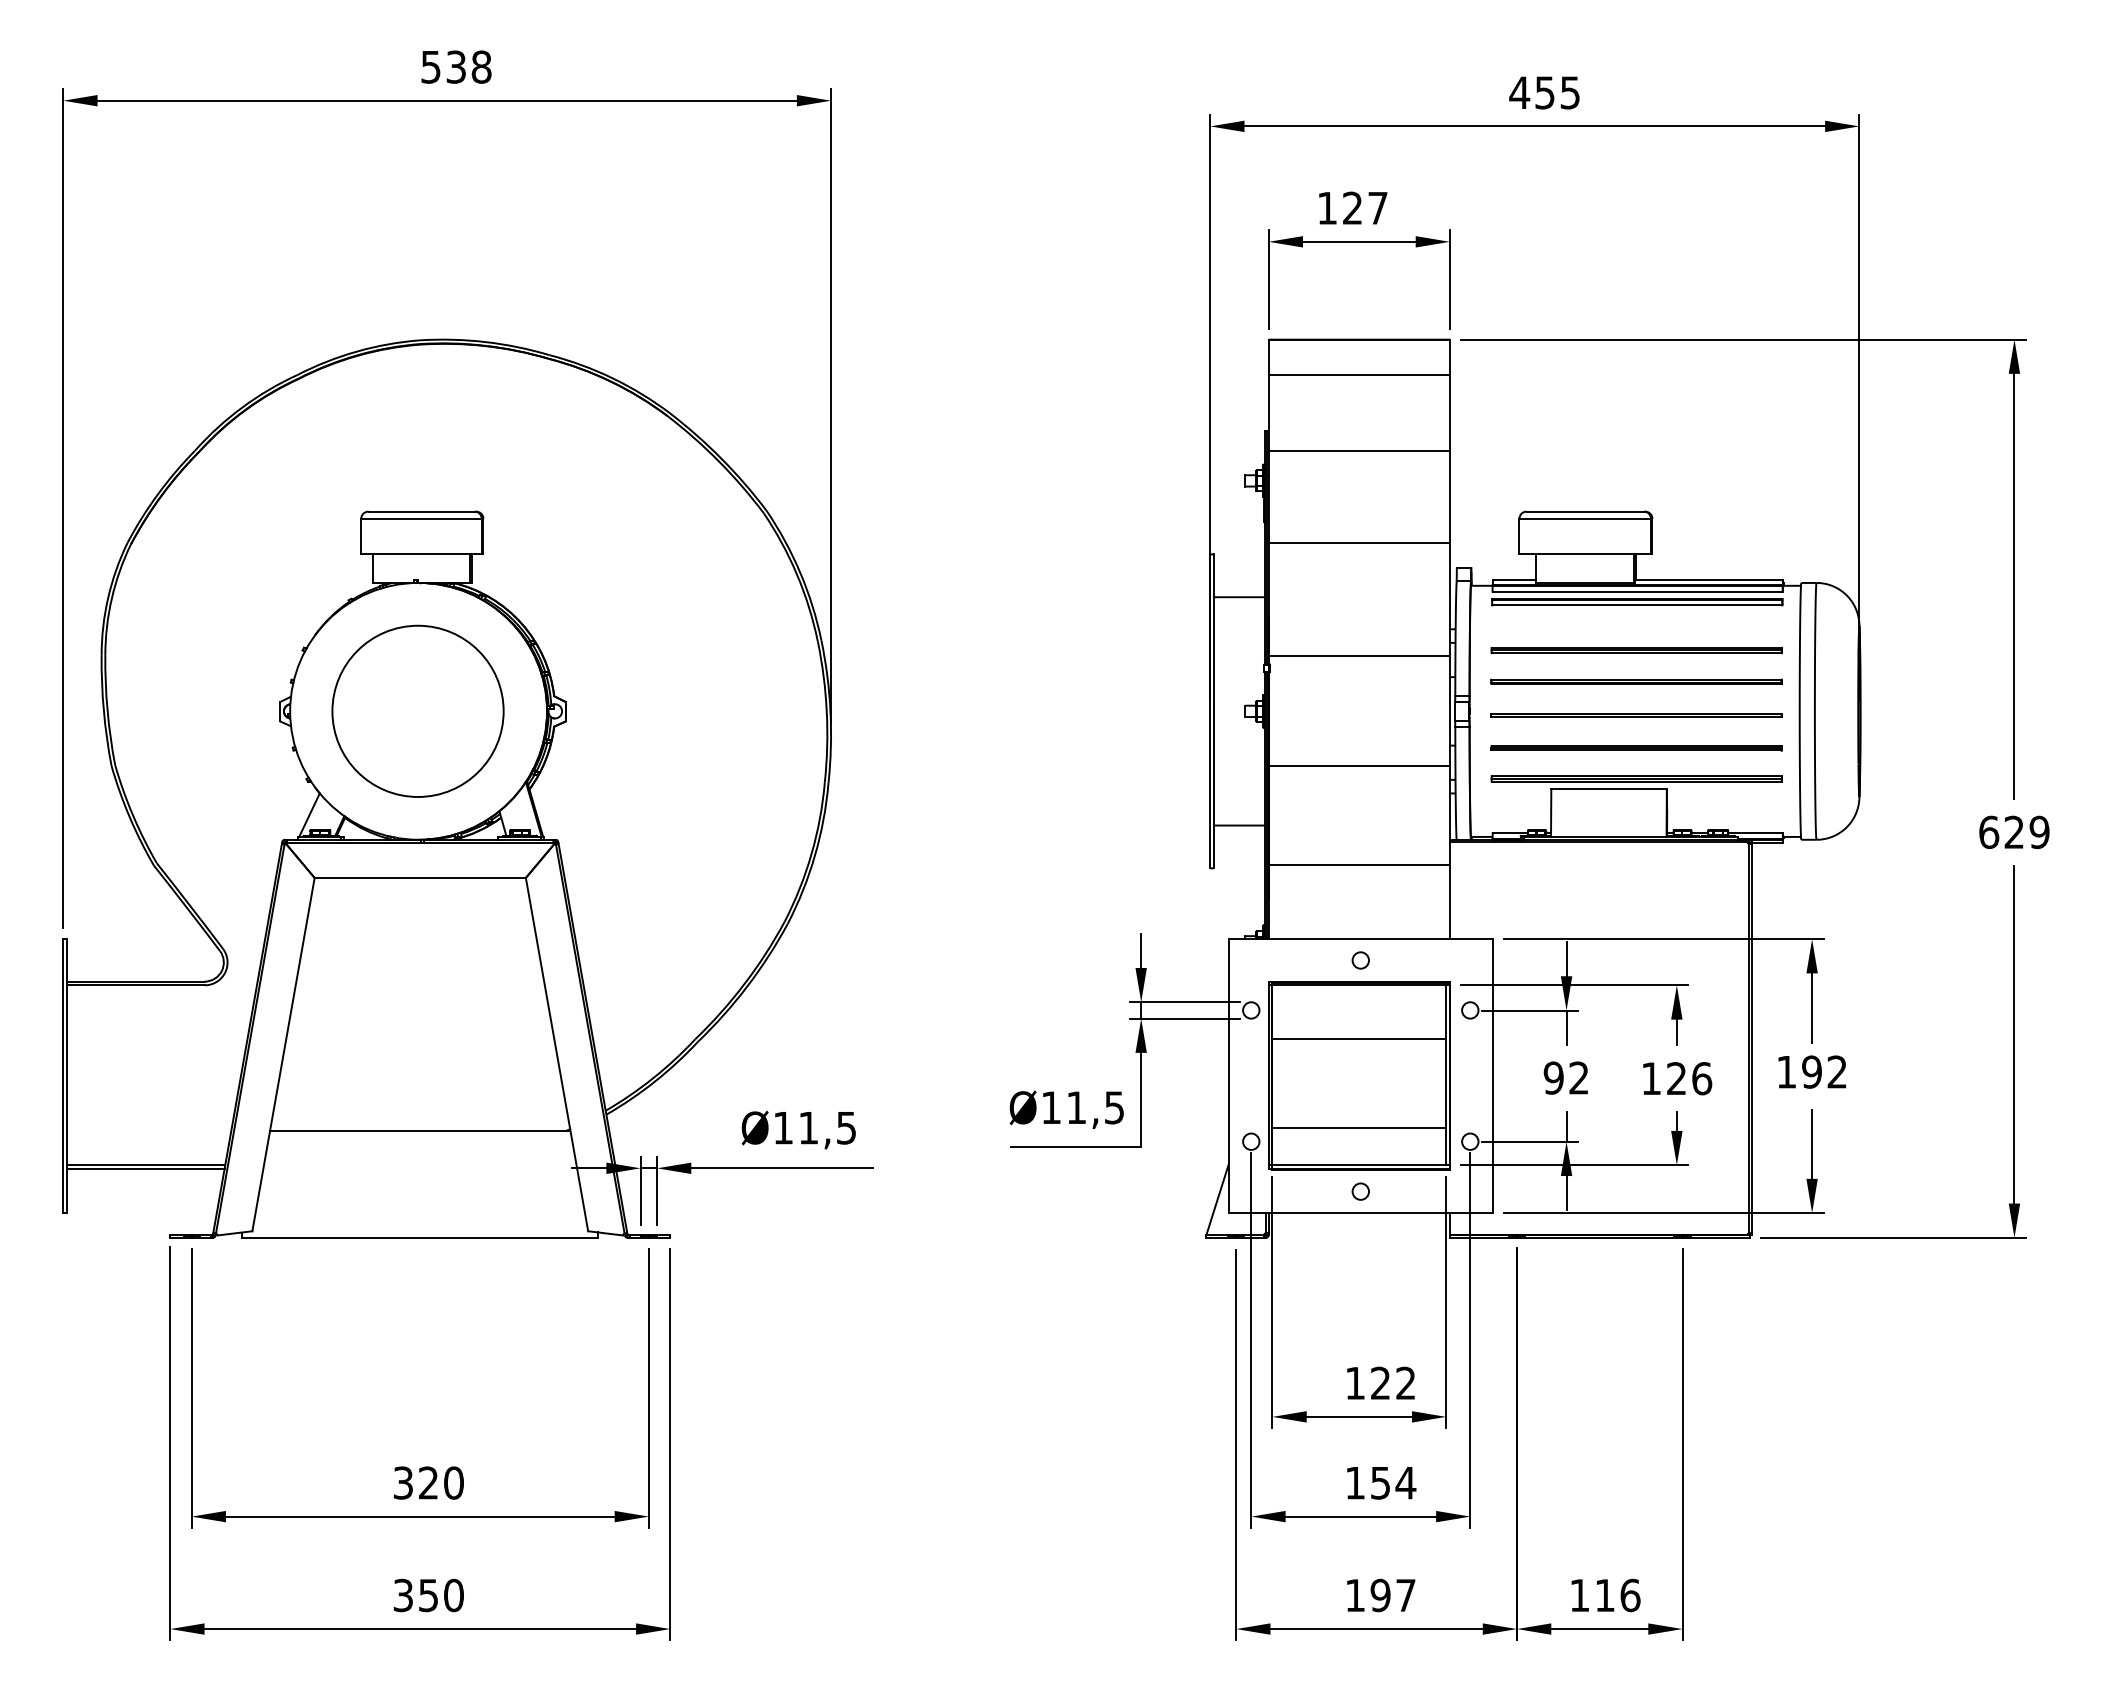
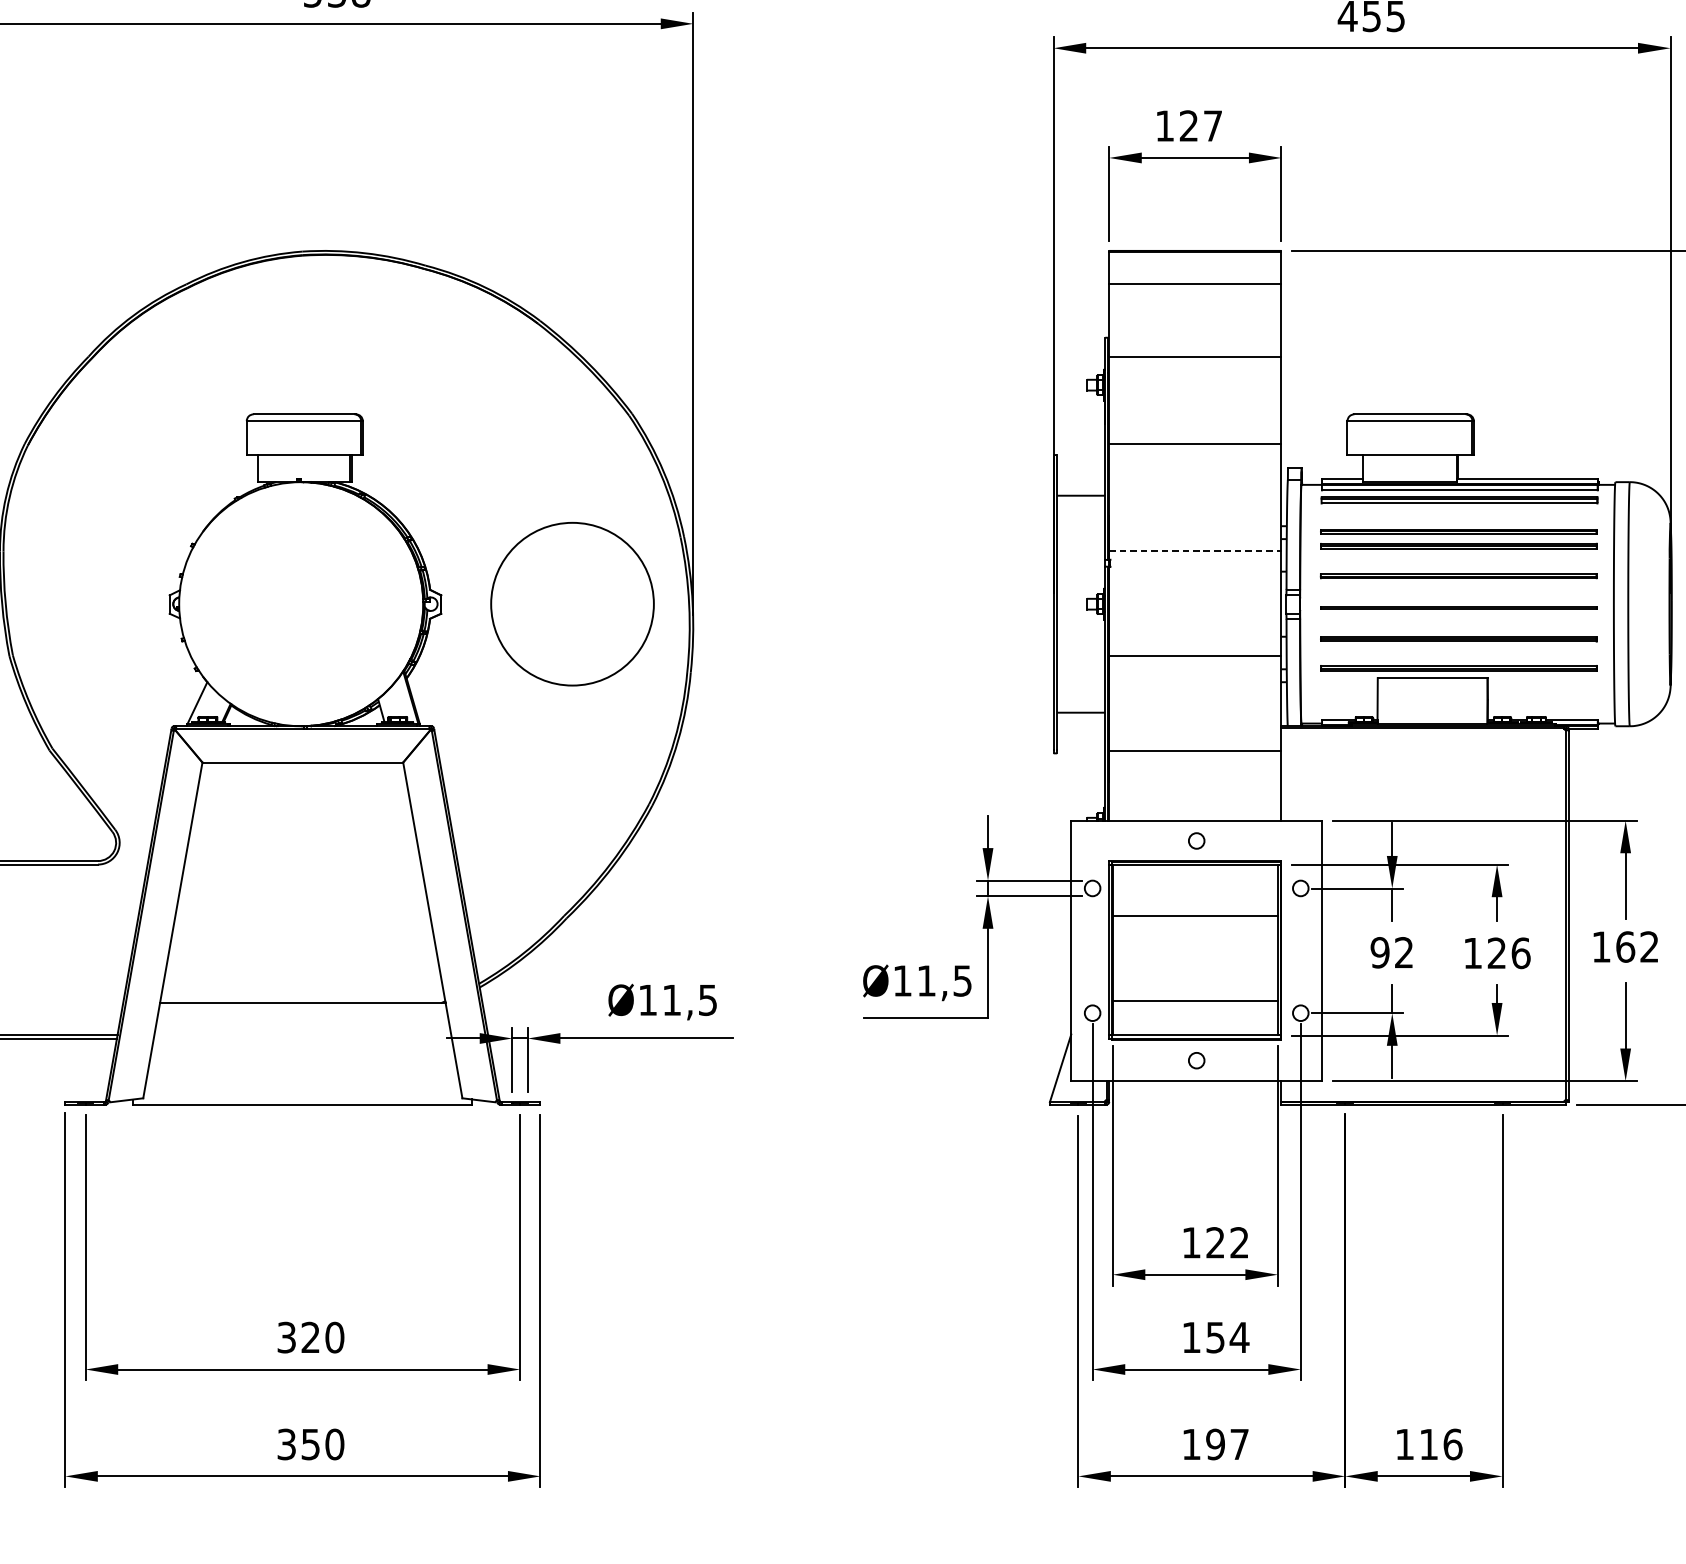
part: (1636, 635) -> (1458, 532), added
line: (1359, 655) -> (1195, 551), solid -> dashed
circle: (417, 710) -> (572, 603), moved
text: (1812, 1071) -> (1626, 946), 192 -> 162

